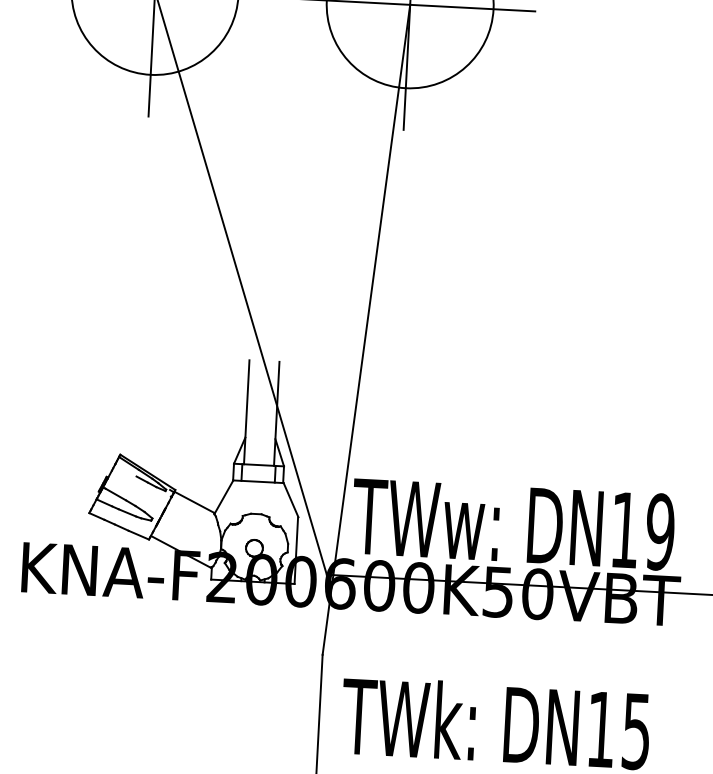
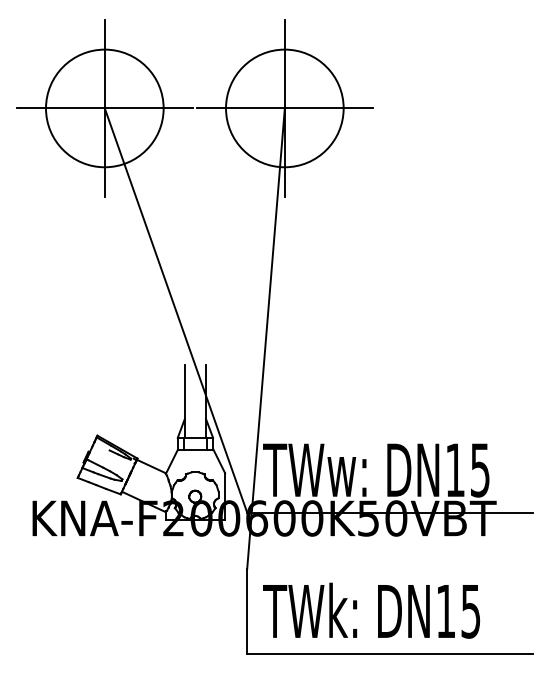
text: (660, 531) -> (480, 469), DN19 -> DN15

